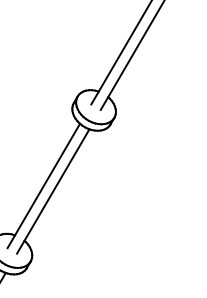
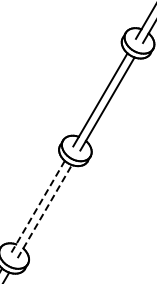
line: (43, 186) -> (37, 207), solid -> dashed
line: (52, 191) -> (44, 211), solid -> dashed

